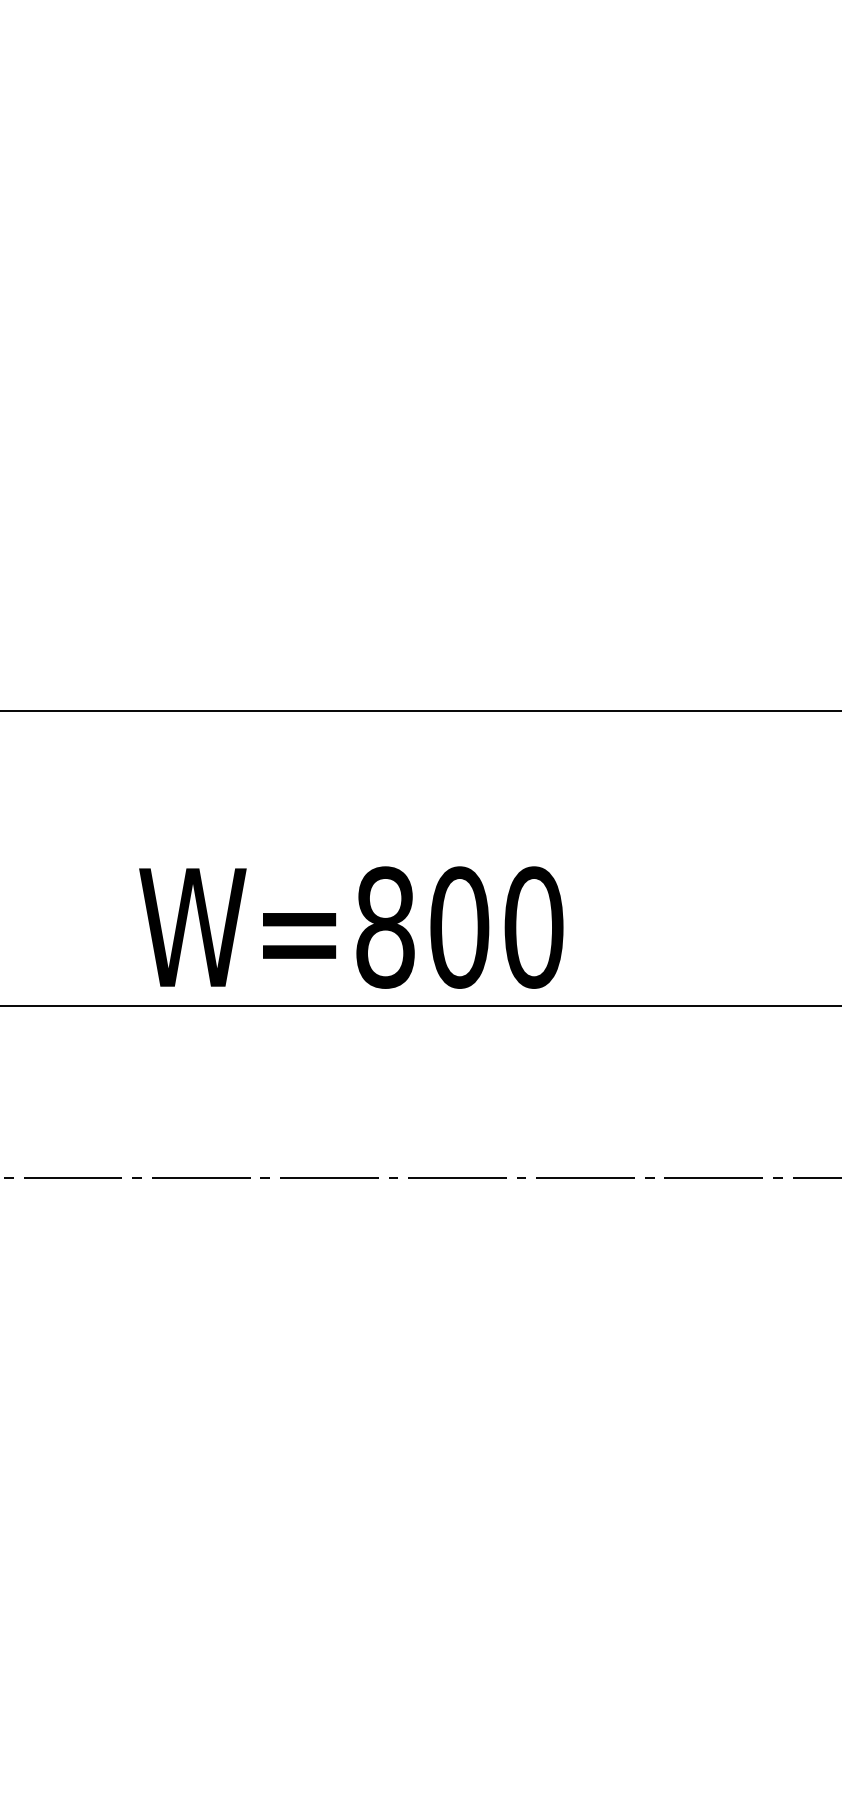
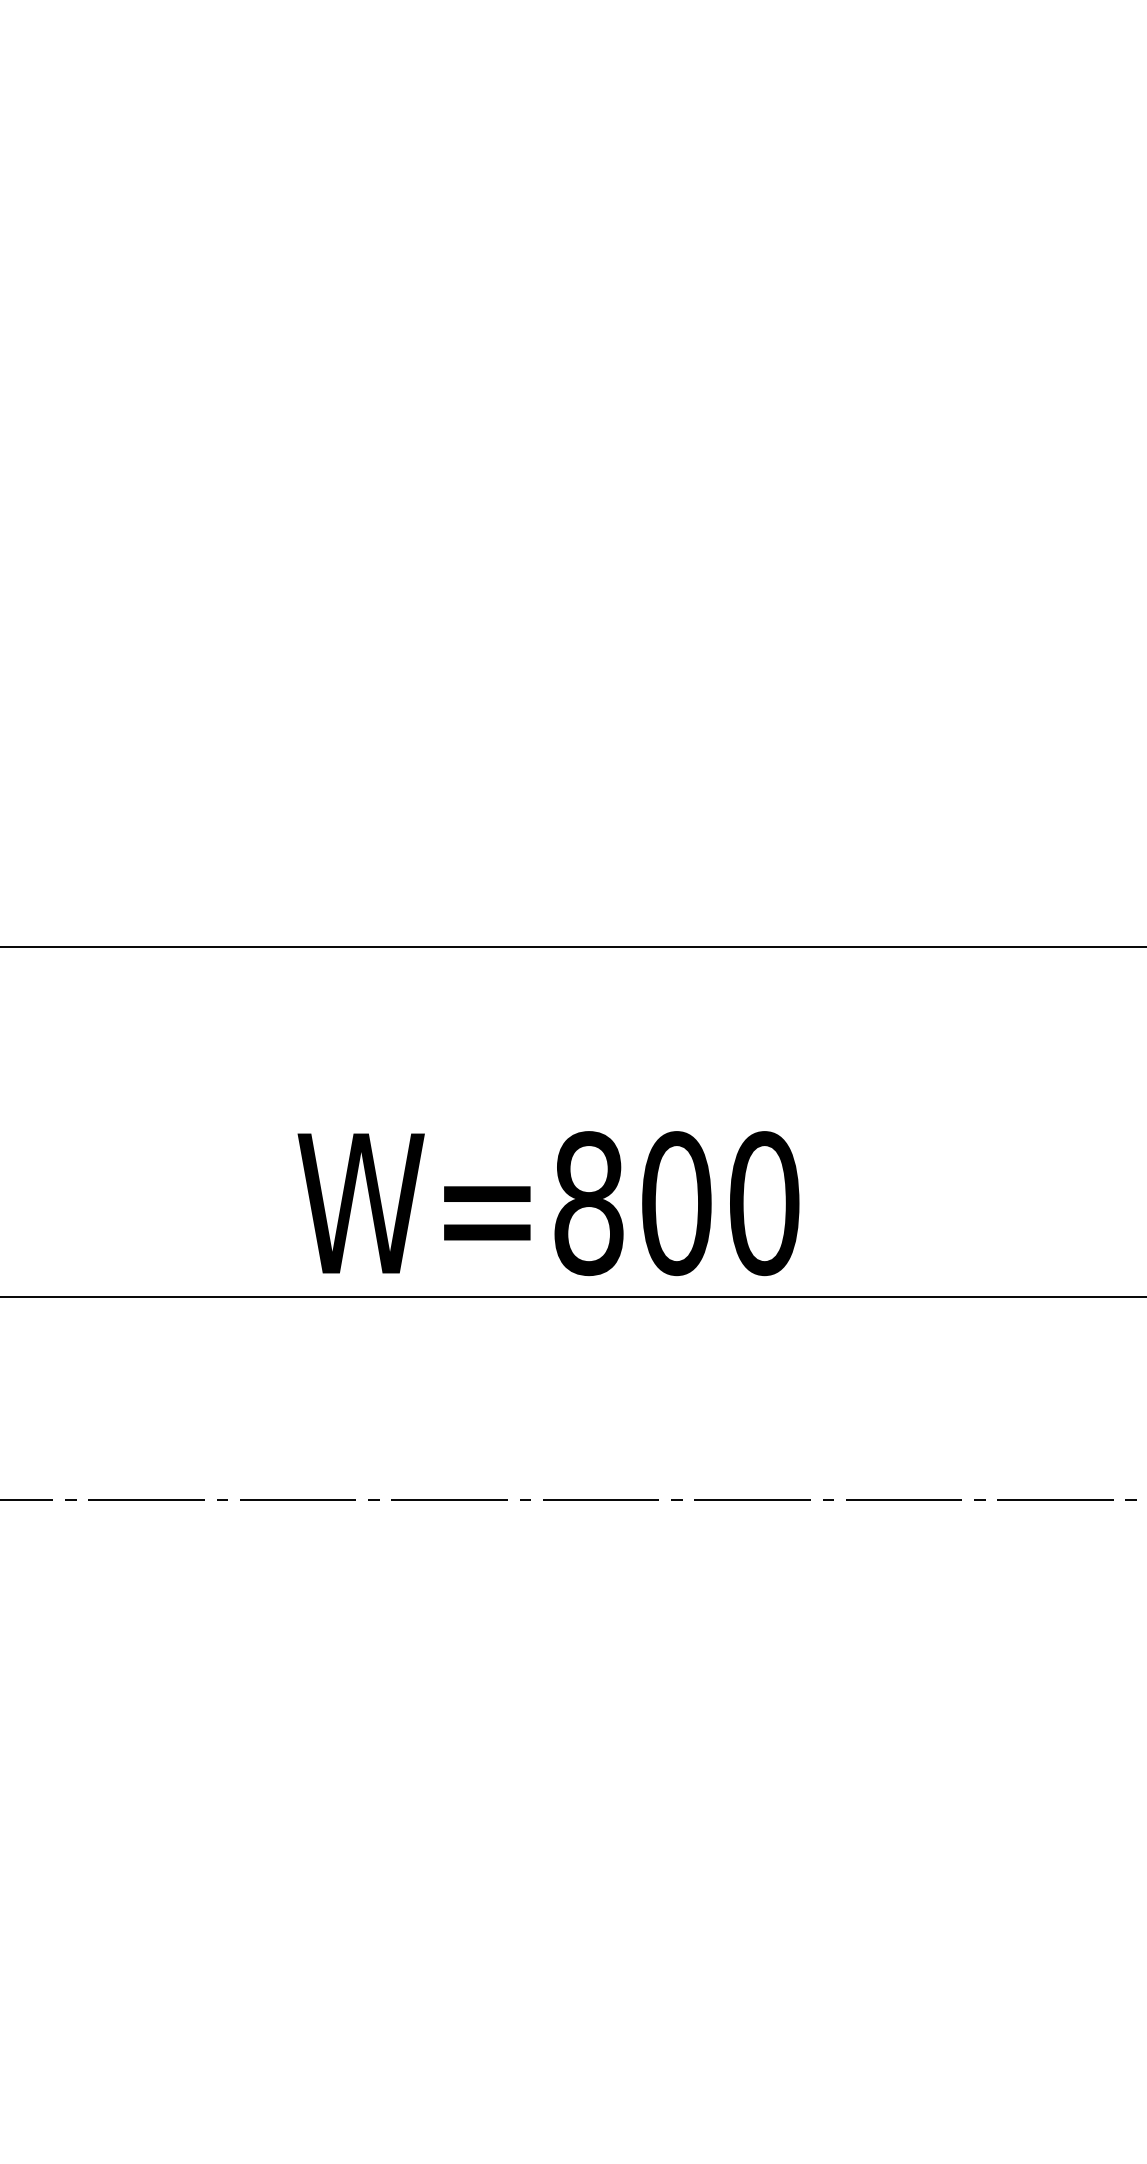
text: (351, 927) -> (548, 1203), moved

